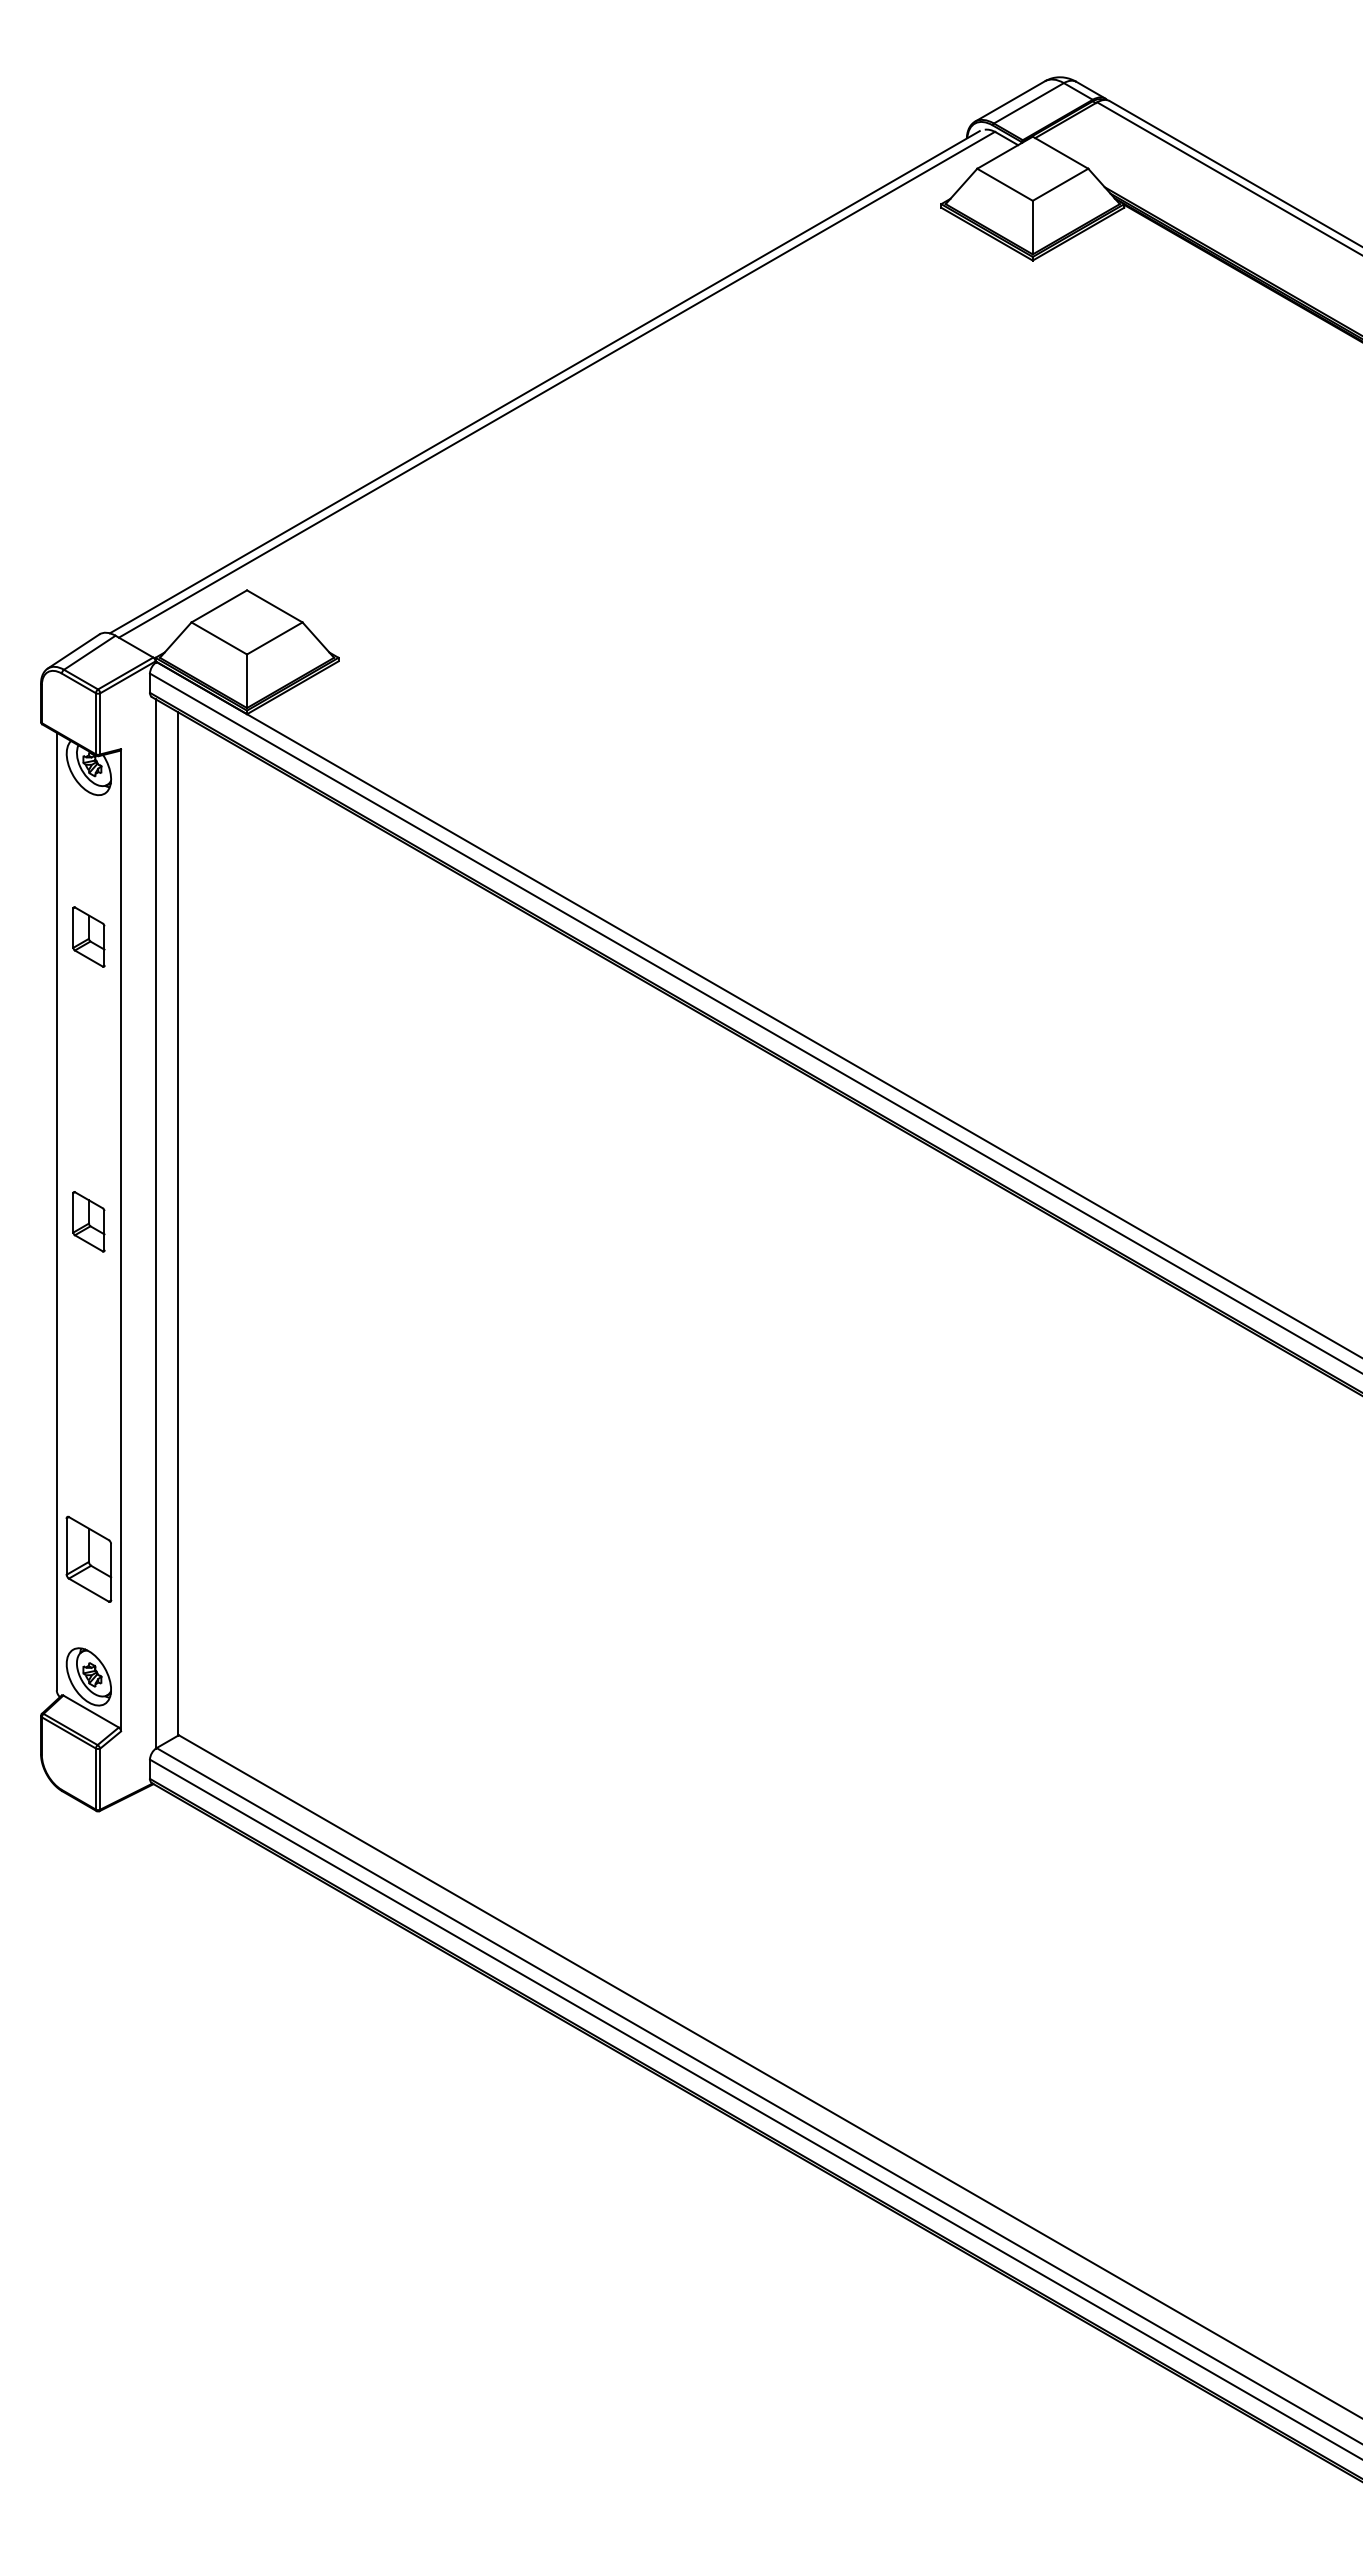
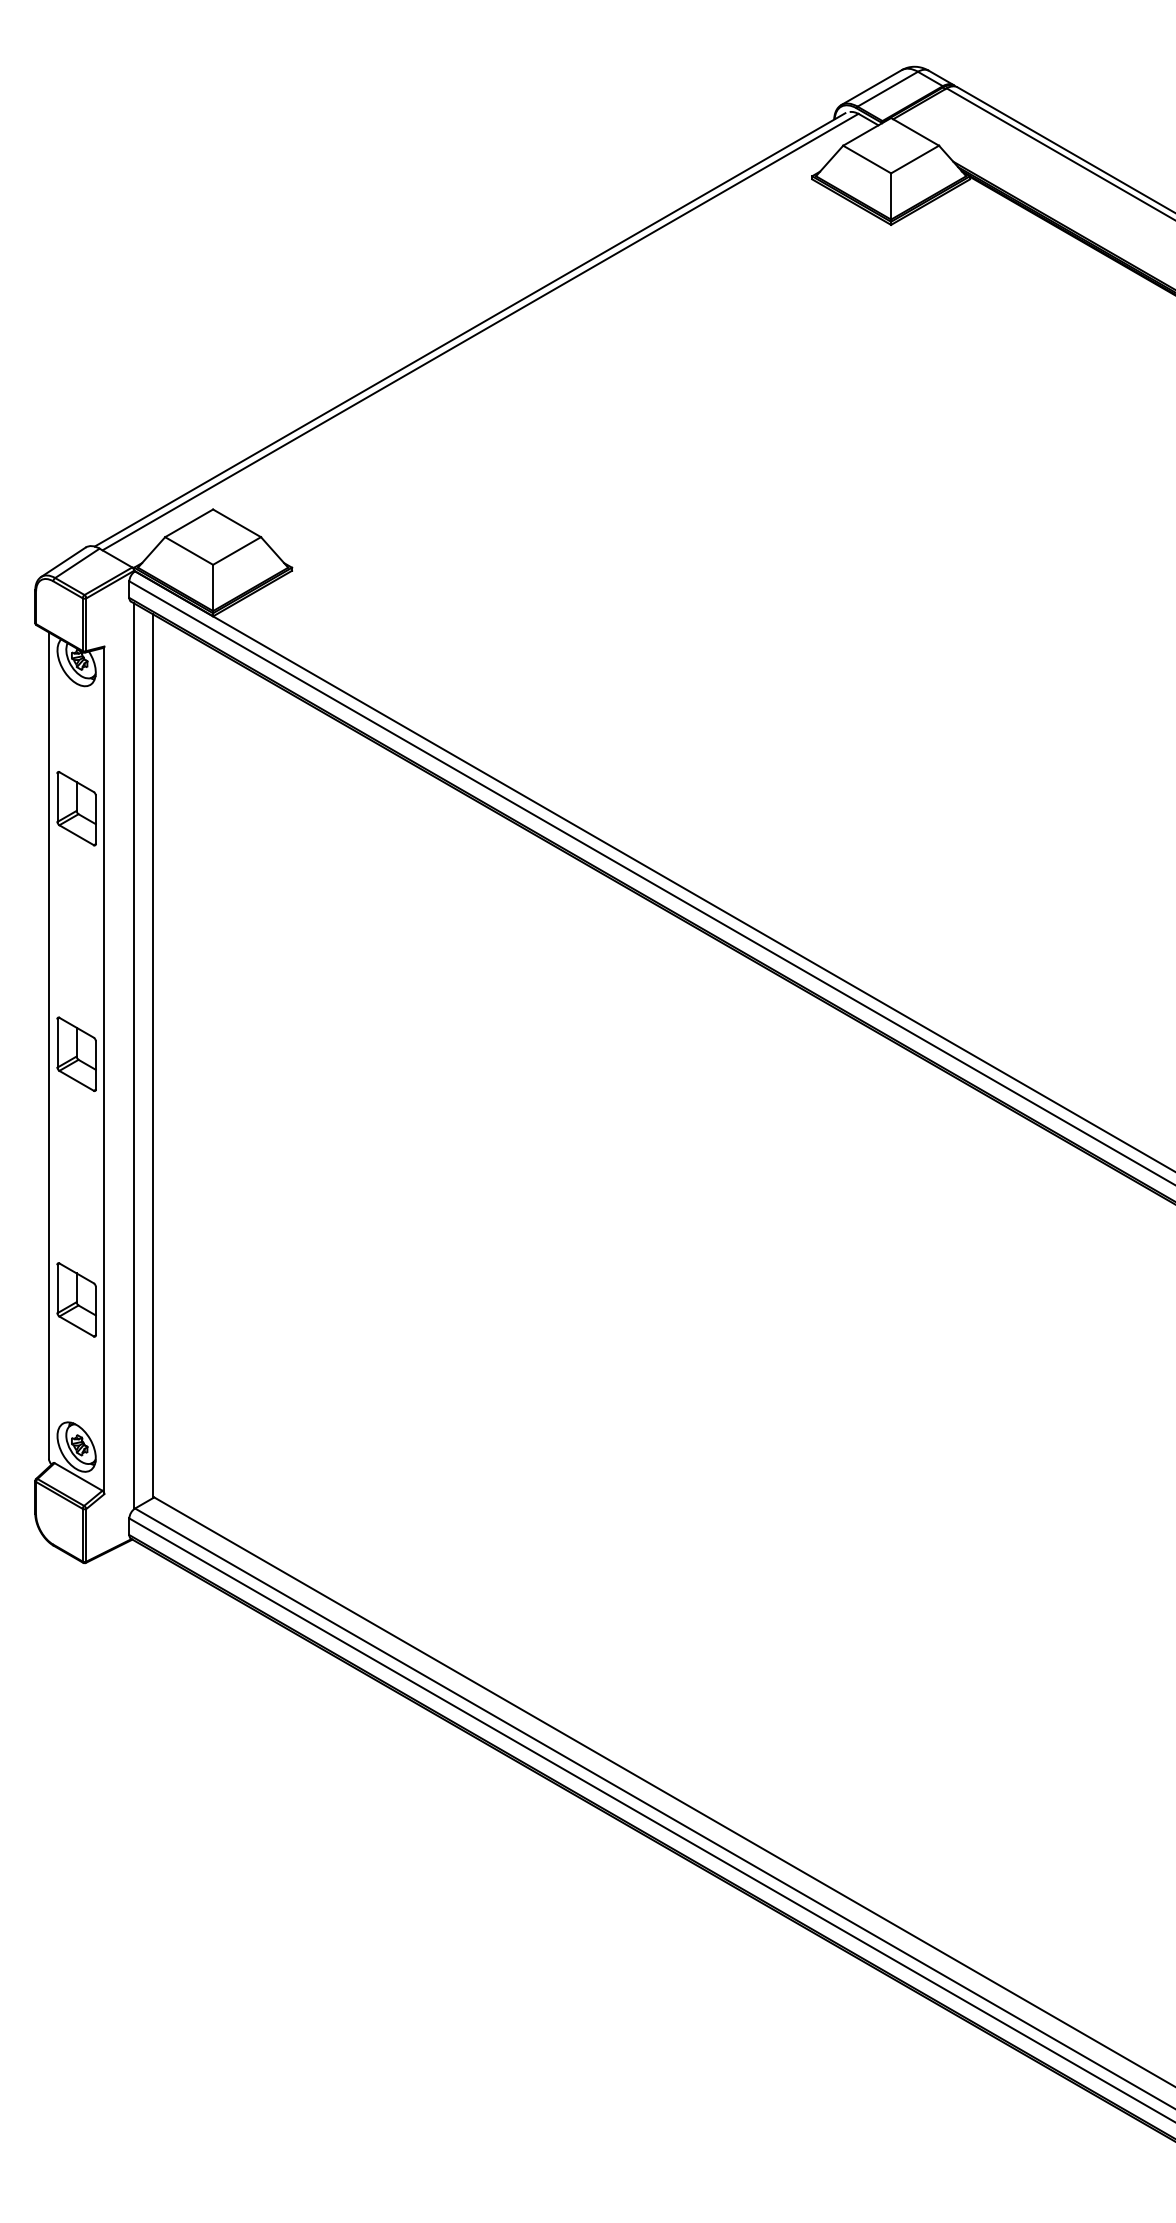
part: (88, 936) -> (76, 808), size x1.43
part: (88, 1221) -> (76, 1054), size x1.43
part: (88, 1558) -> (76, 1299), moved

